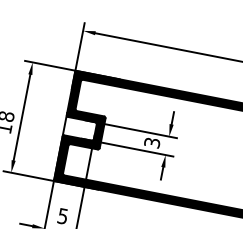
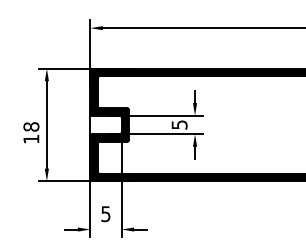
text: (151, 142) -> (178, 124), 3 -> 5

